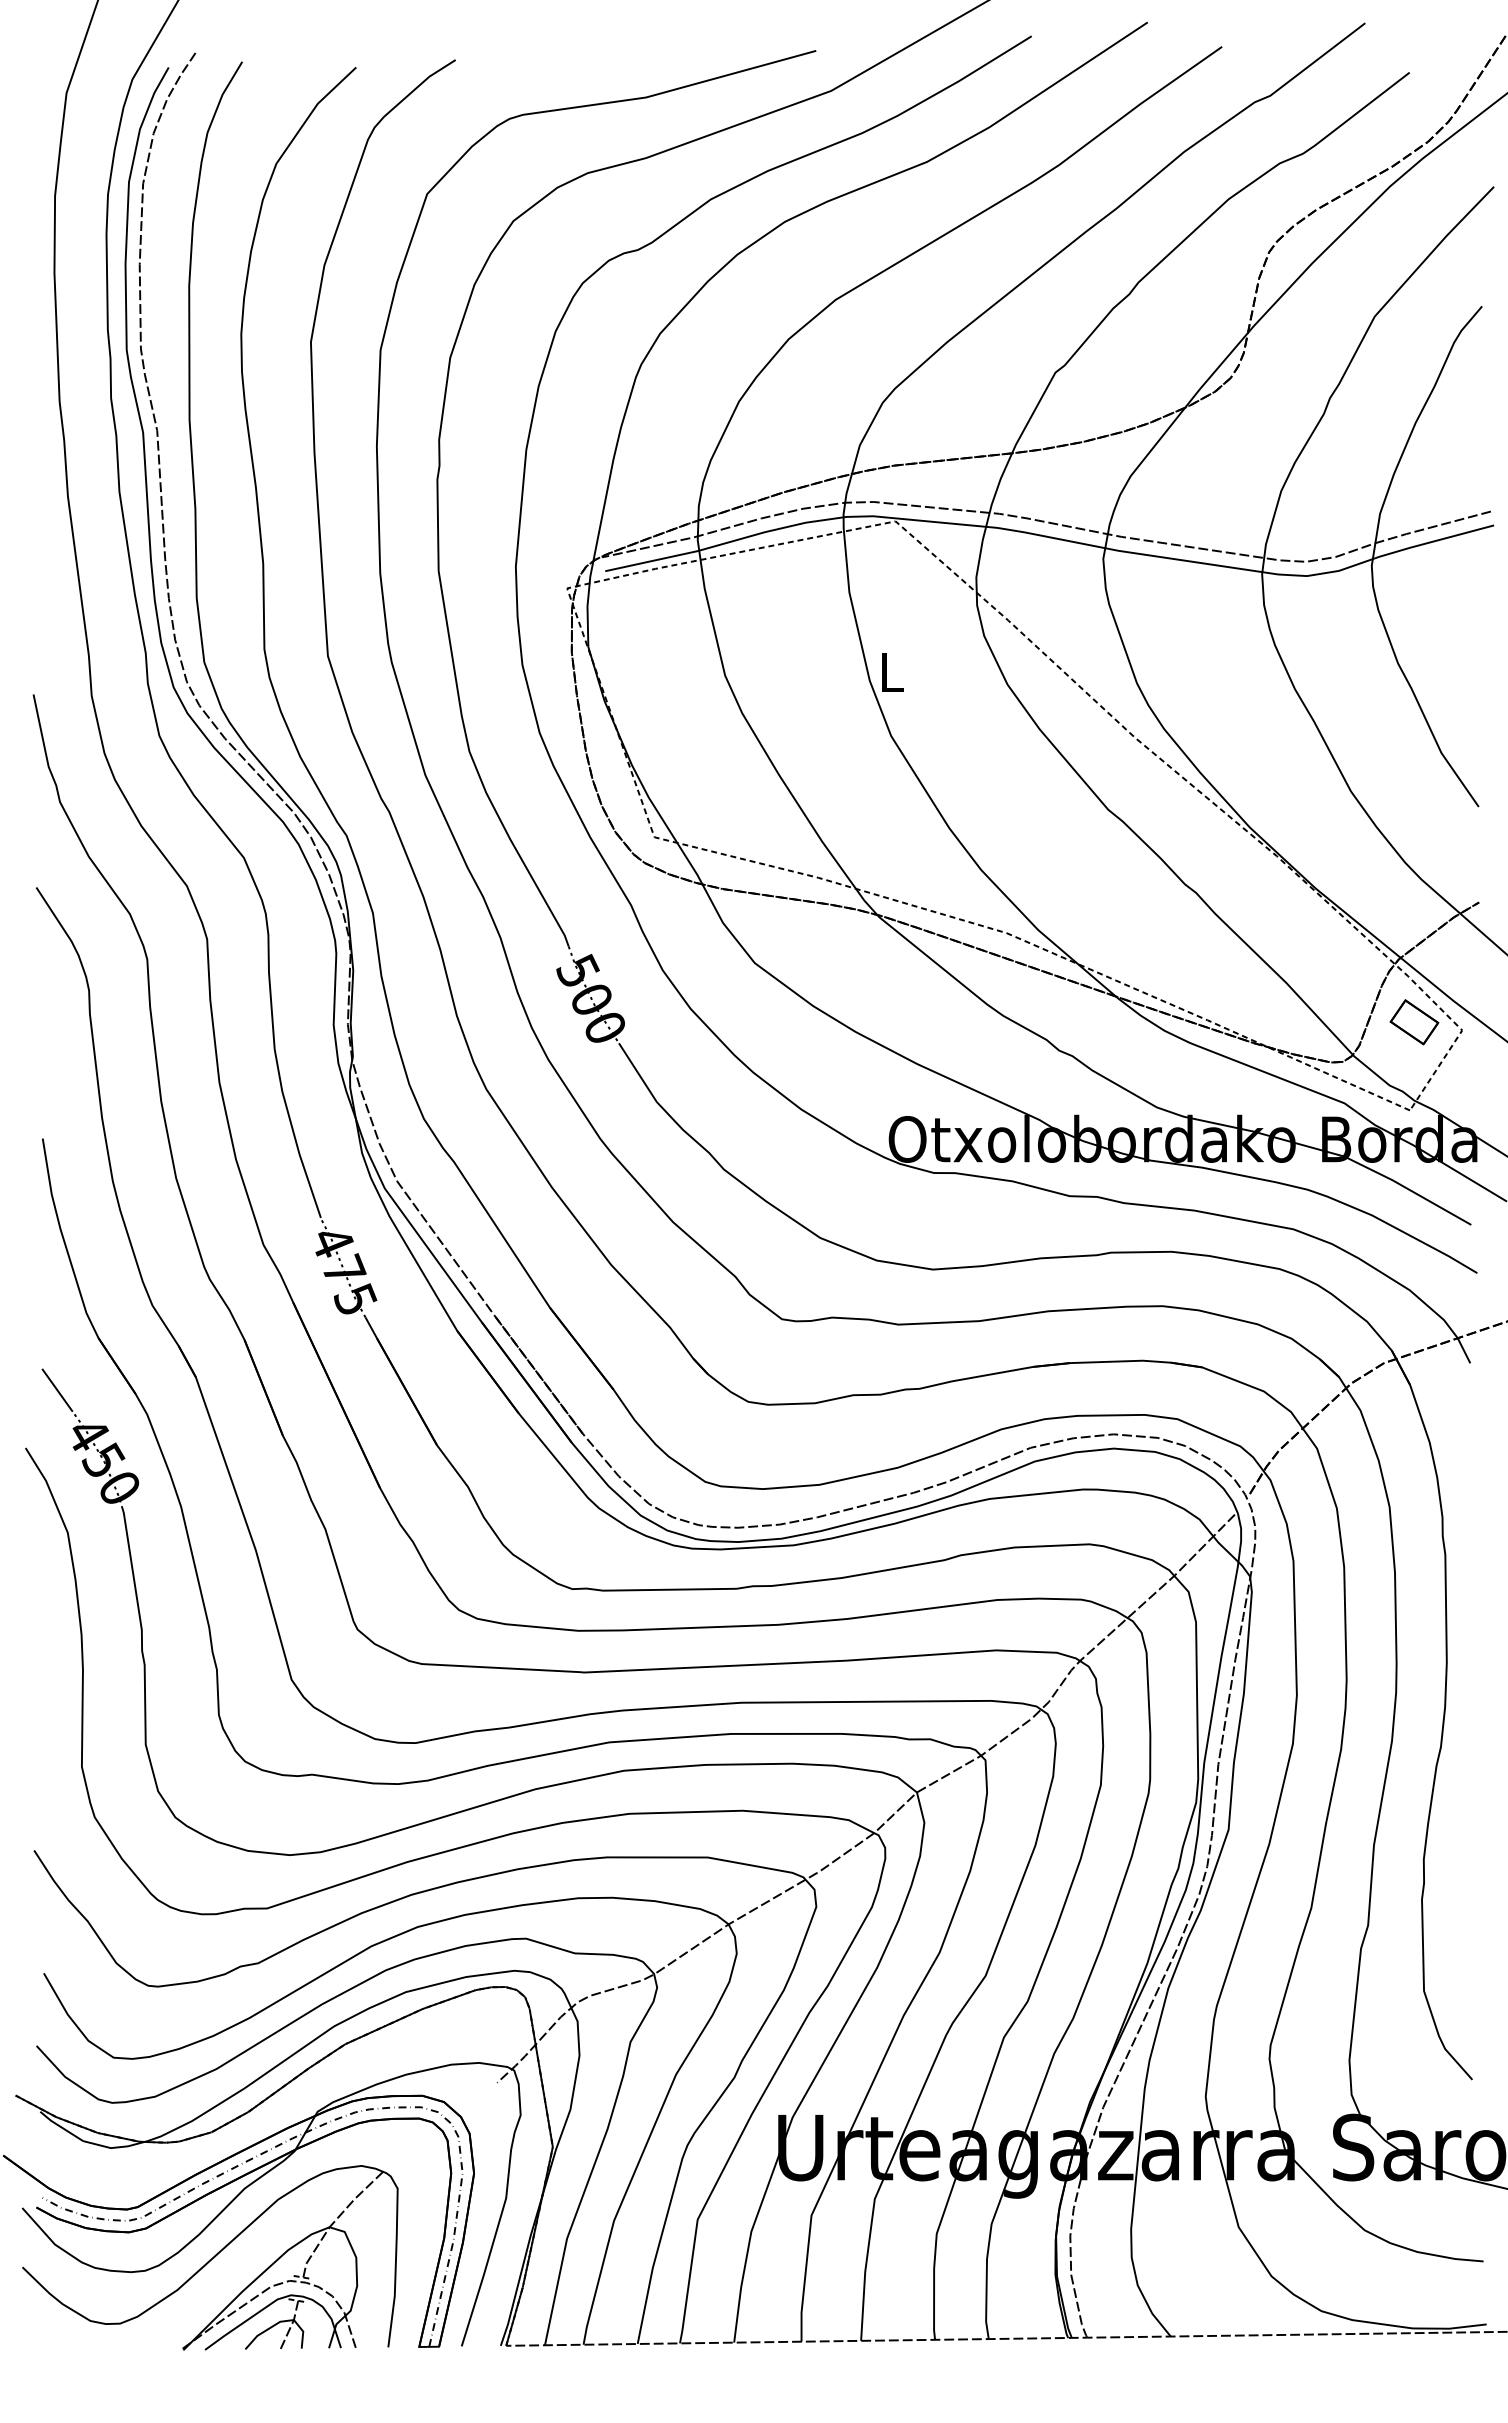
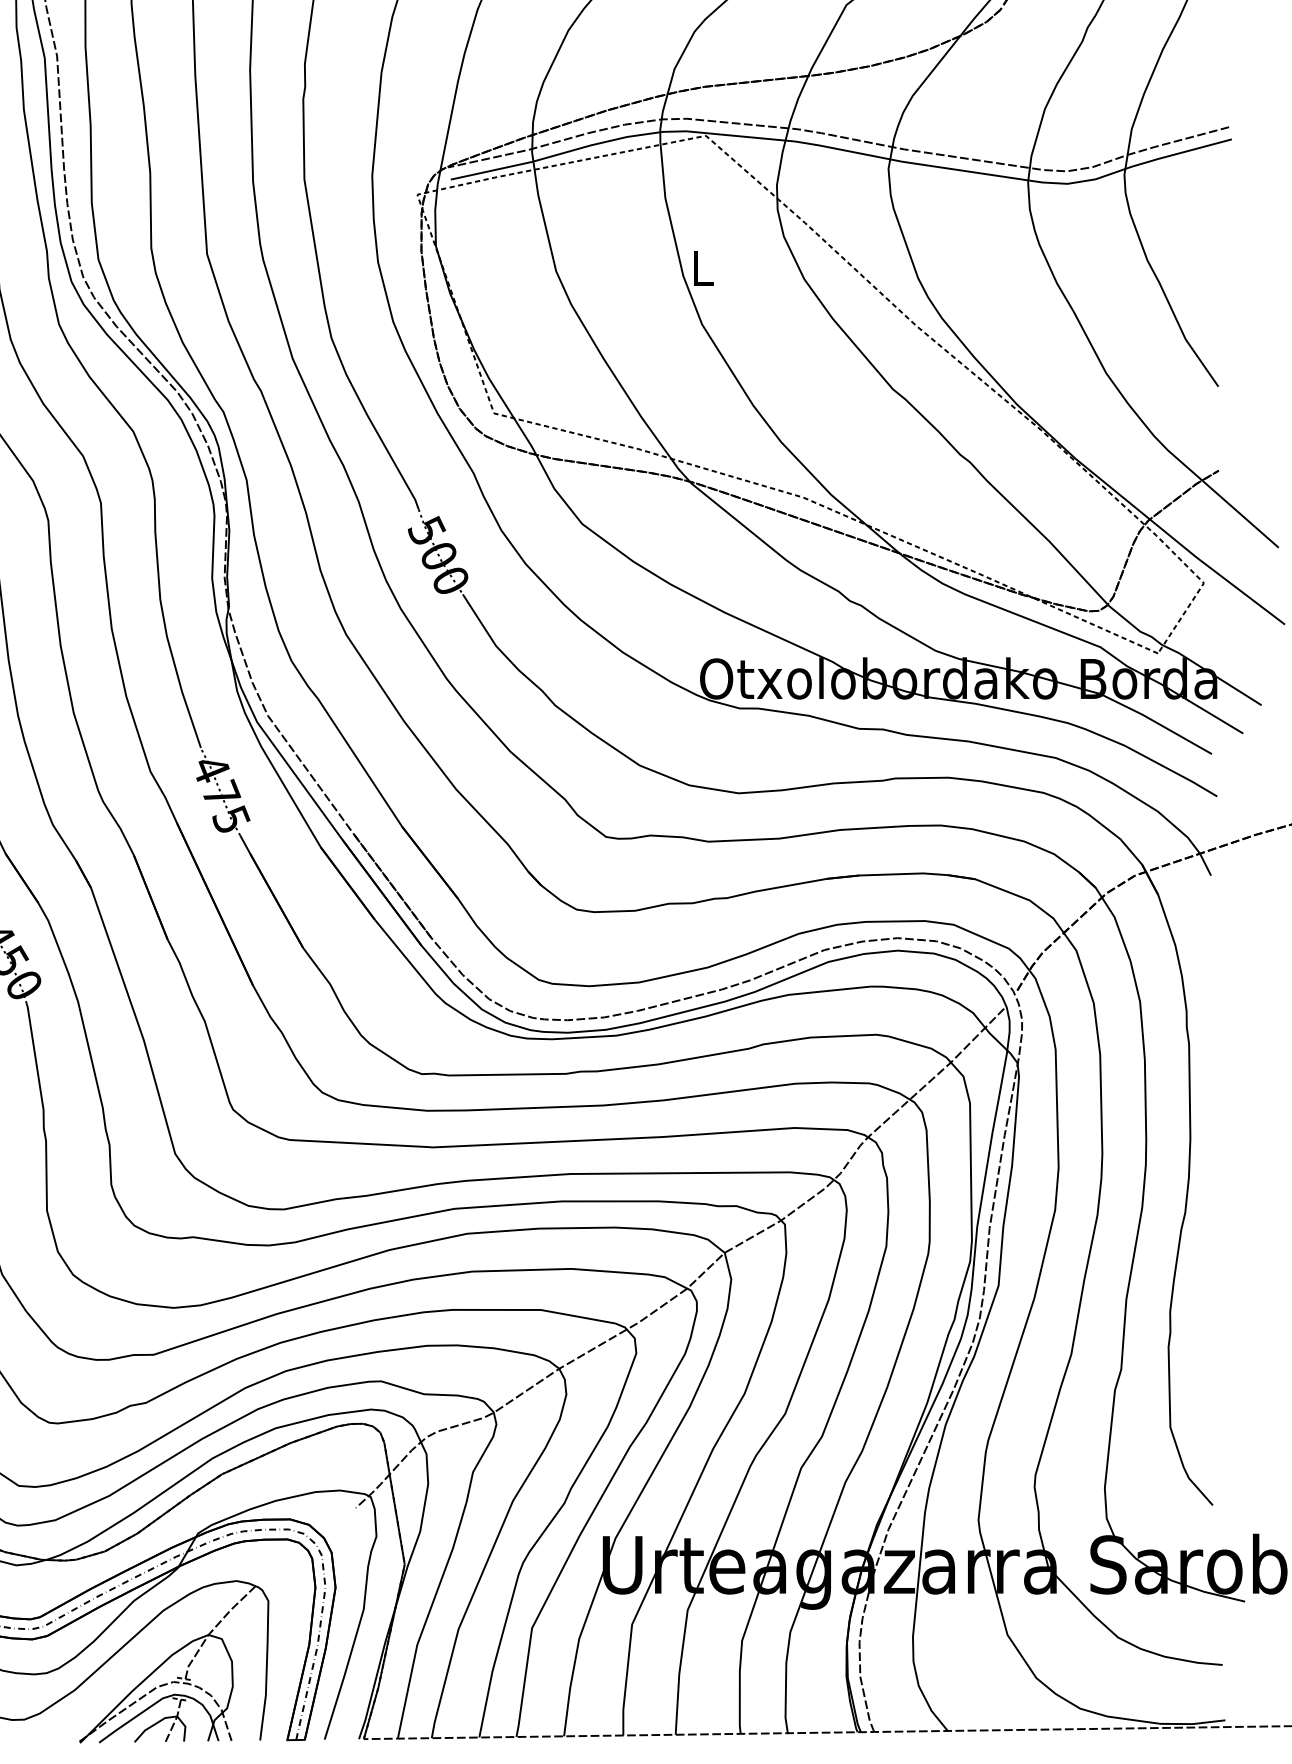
part: (1414, 1022) -> (1161, 576), removed

